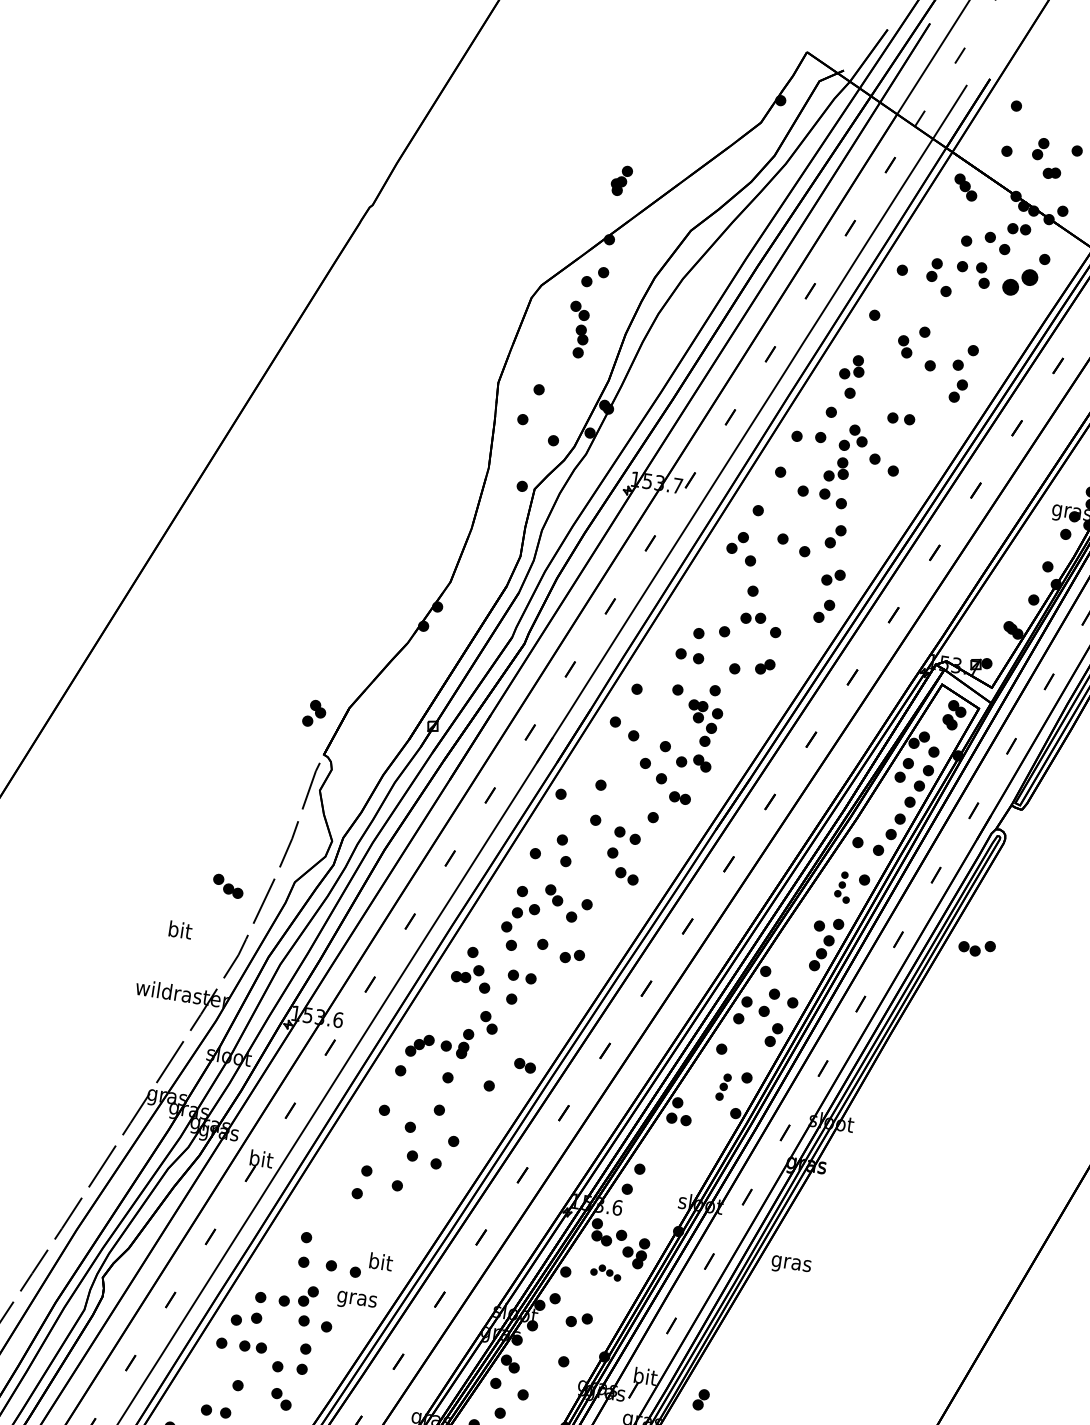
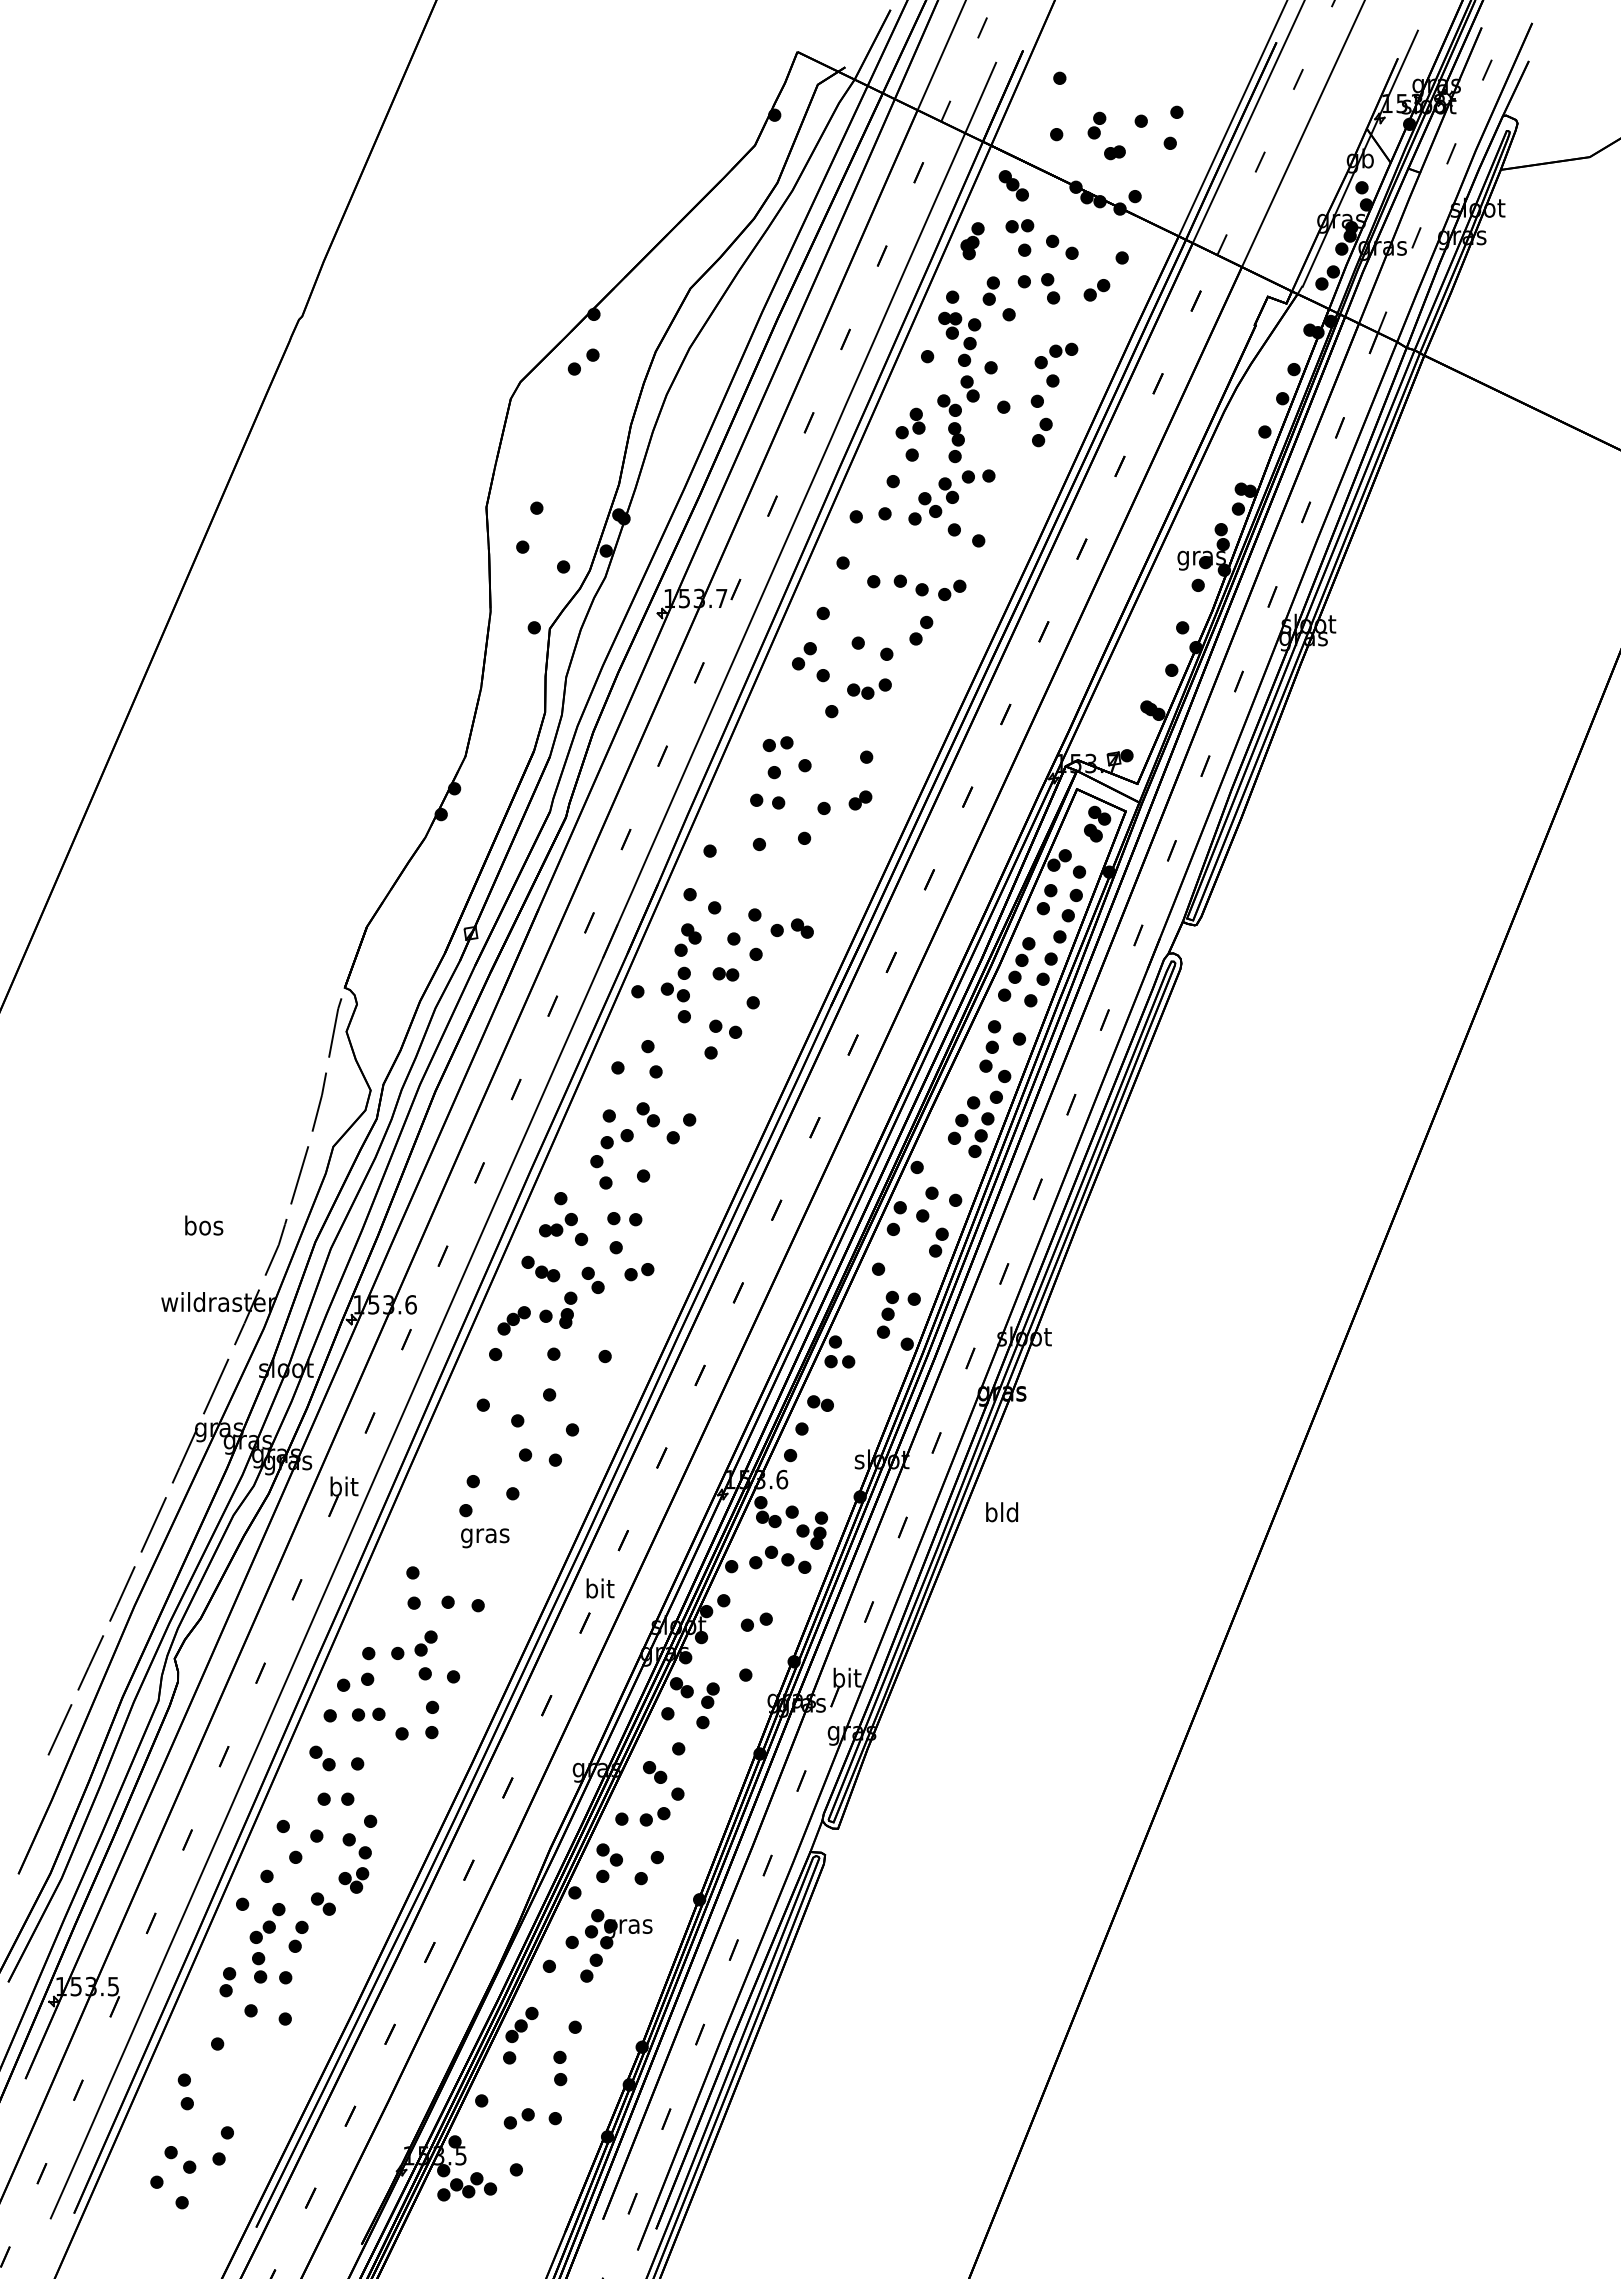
part: (621, 181) -> (972, 241), moved
part: (1018, 229) -> (1019, 226), moved
part: (1019, 282) -> (1096, 290), size x0.62
part: (577, 329) -> (950, 428), moved
part: (979, 330) -> (1056, 355), added
part: (875, 426) -> (948, 490), added
part: (836, 469) -> (910, 549), removed
part: (833, 577) -> (952, 590), moved
part: (824, 611) -> (921, 722), removed
part: (752, 618) -> (777, 744), moved
part: (314, 713) -> (687, 939), moved
part: (703, 722) -> (959, 338), moved
part: (679, 798) -> (725, 974), moved
part: (875, 816) -> (1021, 960), added
part: (626, 876) -> (674, 992), moved
part: (228, 885) -> (540, 1268), moved
part: (843, 887) -> (995, 1051), size x1.67
text: (180, 930) -> (204, 1225), bit -> bos
part: (803, 945) -> (958, 1129), added
part: (977, 947) -> (869, 688), moved
part: (572, 956) -> (639, 1272), moved
part: (525, 1065) -> (820, 1403), moved
part: (723, 1086) -> (887, 1314), size x1.43
text: (381, 1261) -> (600, 1588), moved
text: (791, 1263) -> (1002, 1514), gras -> bld
part: (606, 1272) -> (780, 1559), size x1.67
text: (357, 1301) -> (485, 1538), moved
part: (281, 1399) -> (322, 1758), moved
part: (701, 1399) -> (710, 1695), moved

